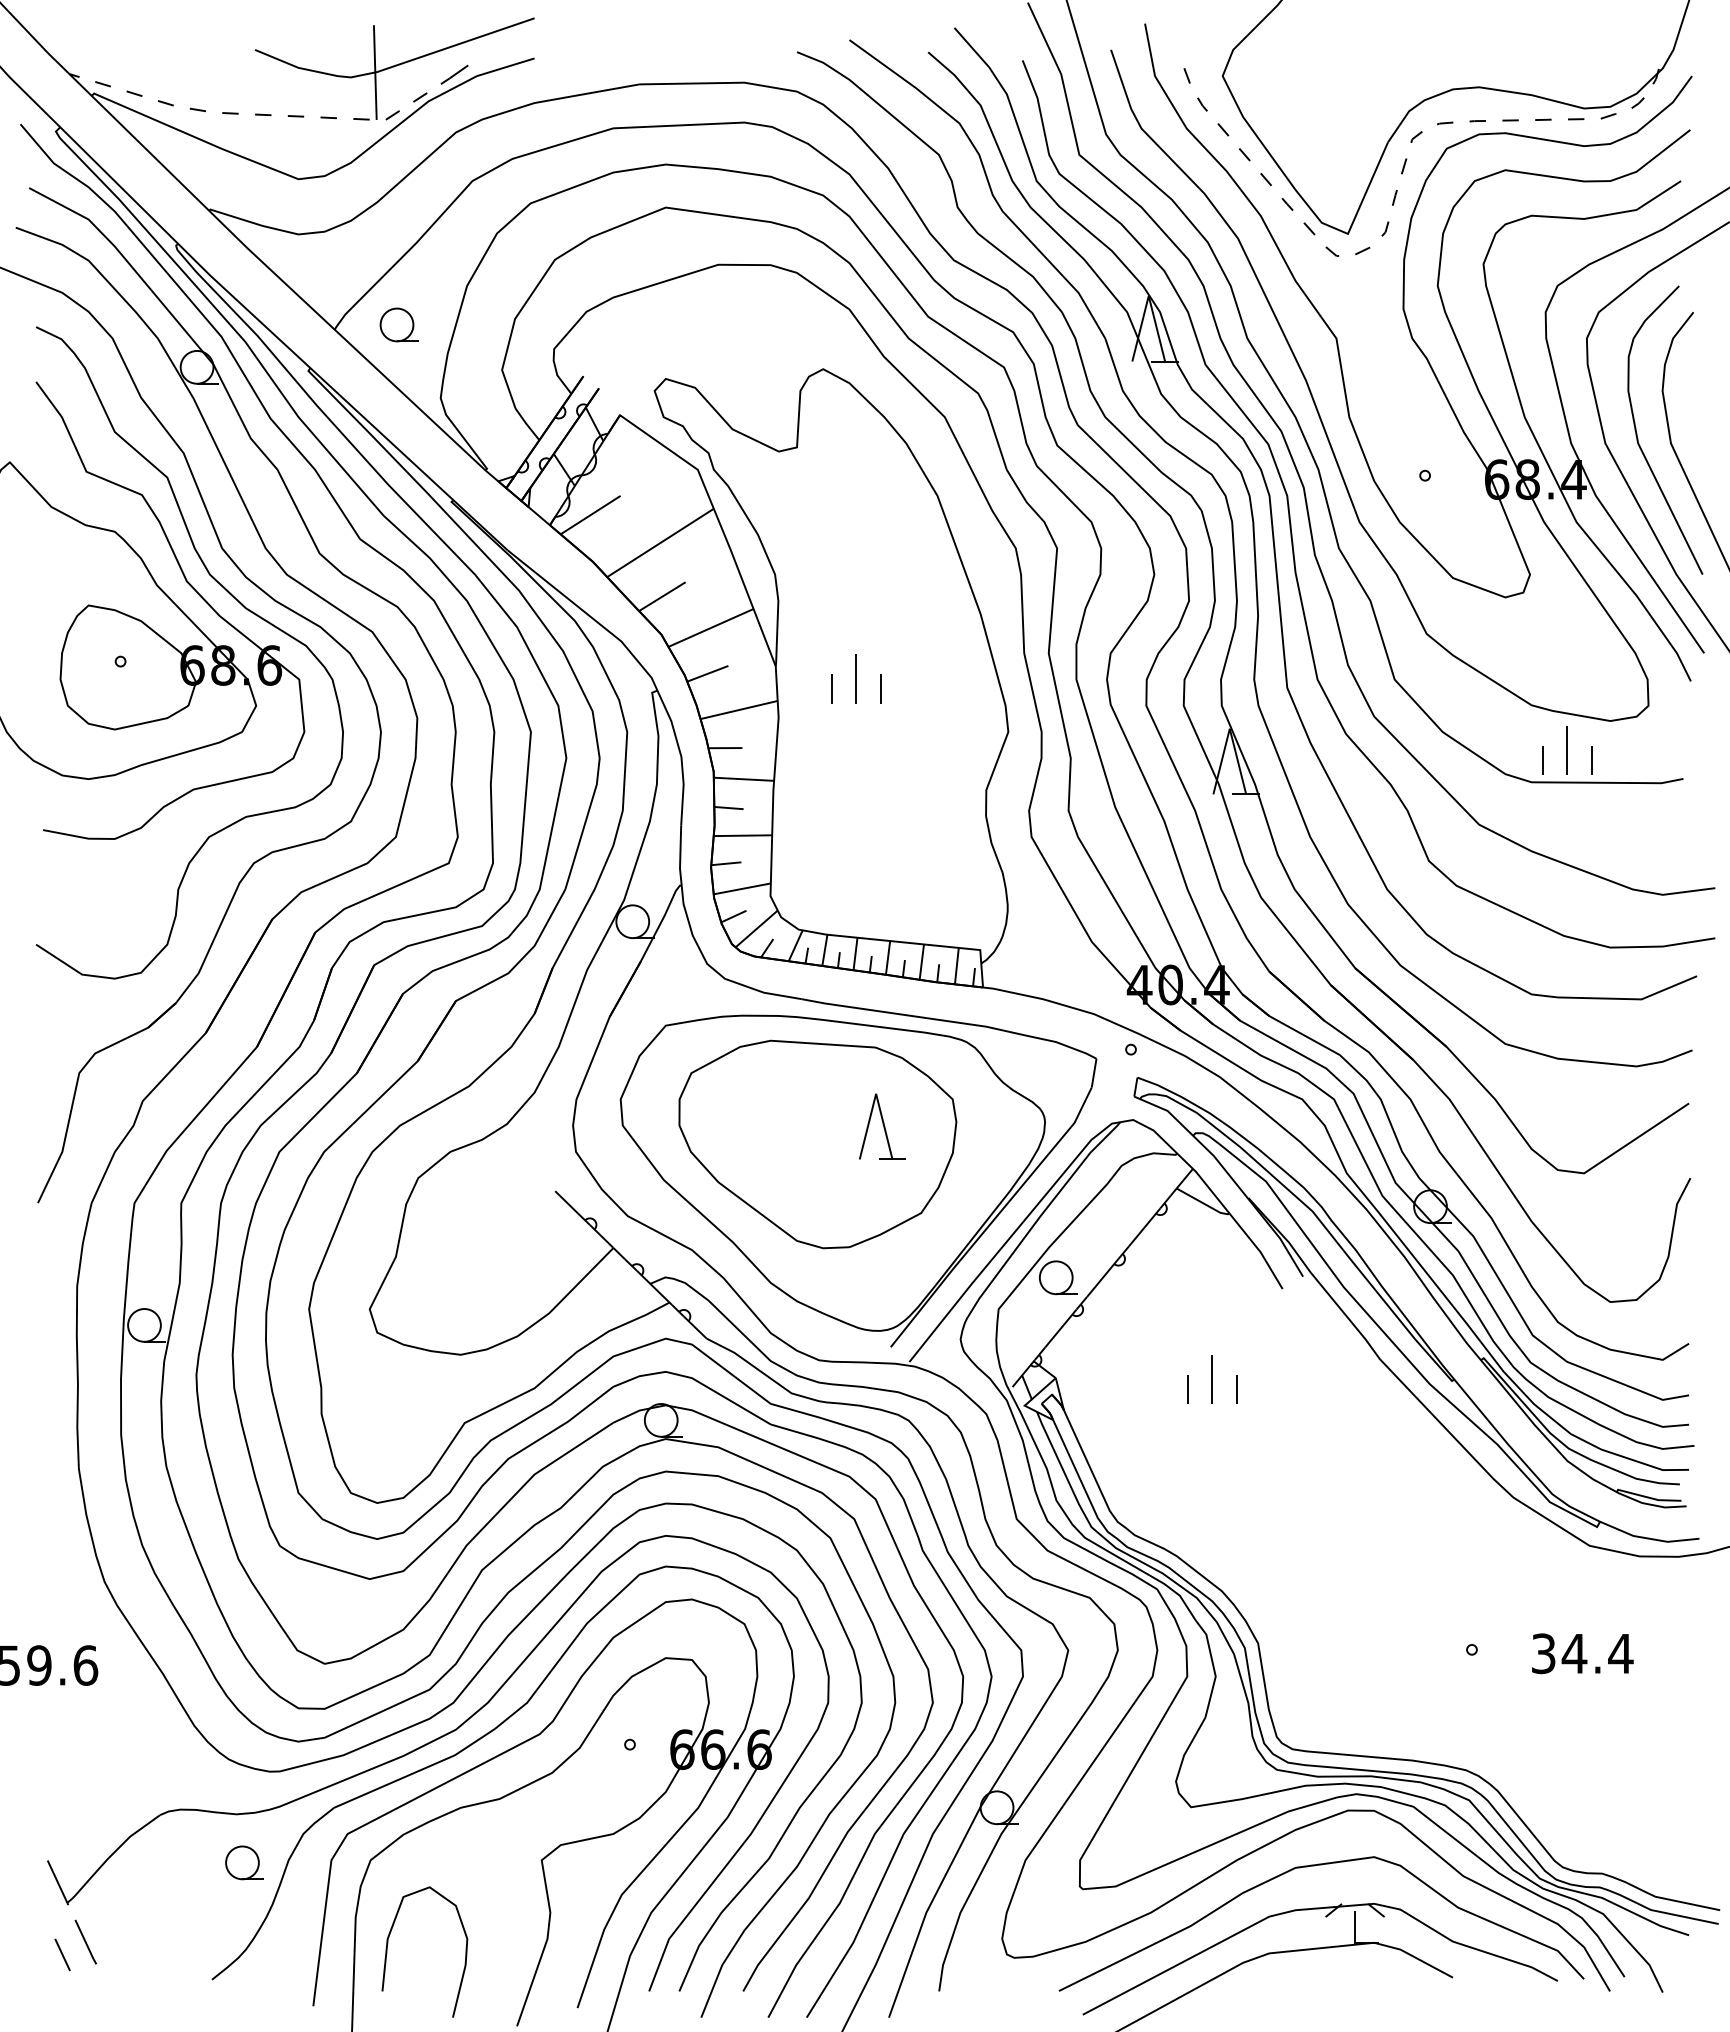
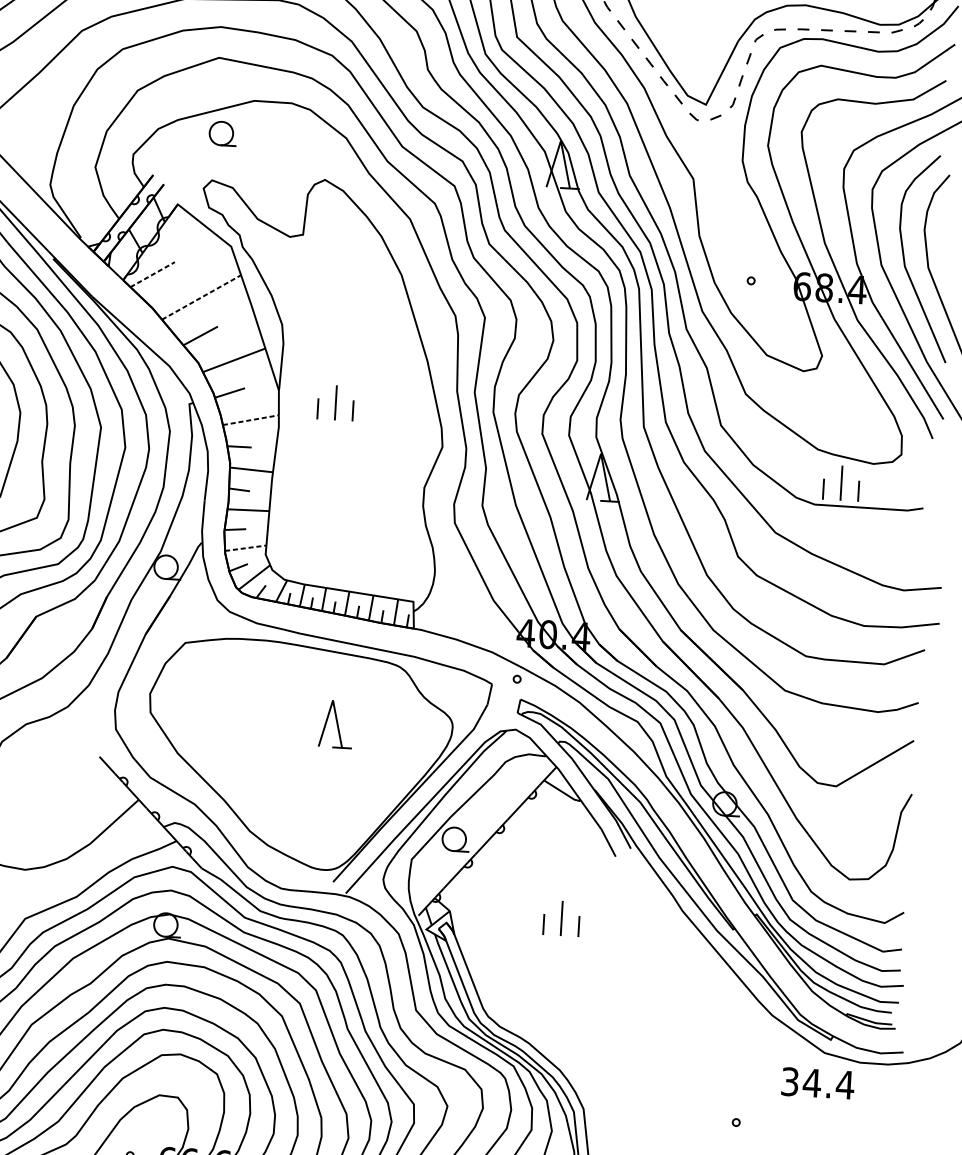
part: (398, 324) -> (222, 133), moved
line: (590, 515) -> (152, 274), solid -> dashed
line: (660, 542) -> (201, 297), solid -> dashed
line: (739, 710) -> (251, 420), solid -> dashed
line: (742, 888) -> (245, 547), solid -> dashed
part: (817, 1144) -> (289, 734), removed
text: (1582, 1653) -> (817, 1083), moved

